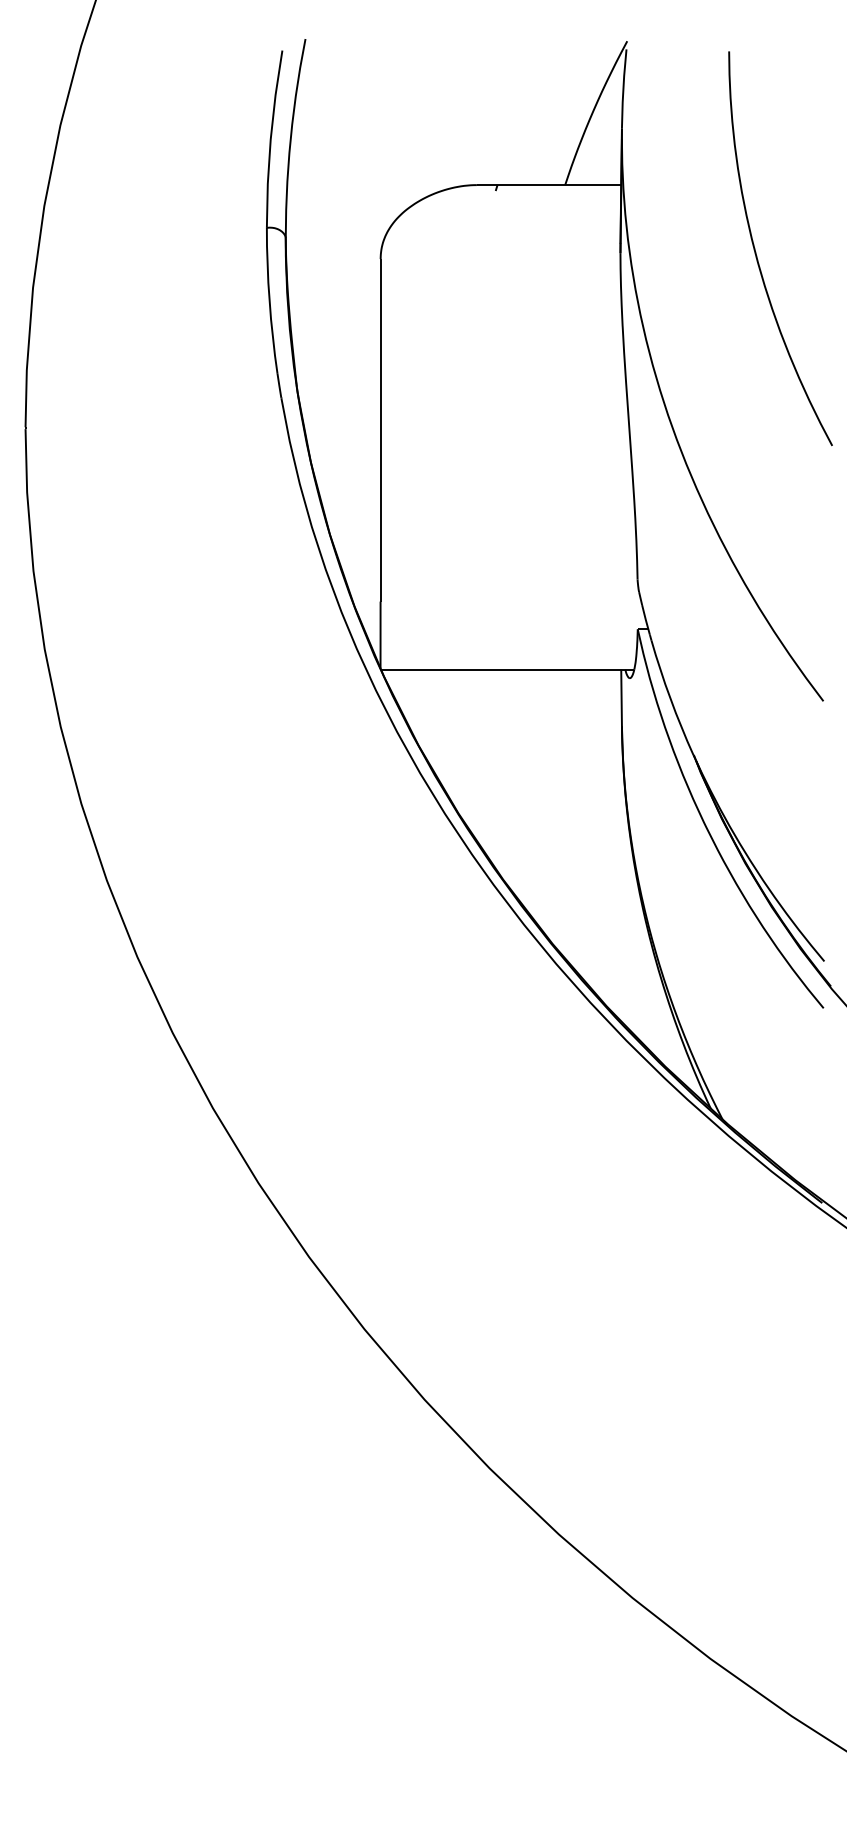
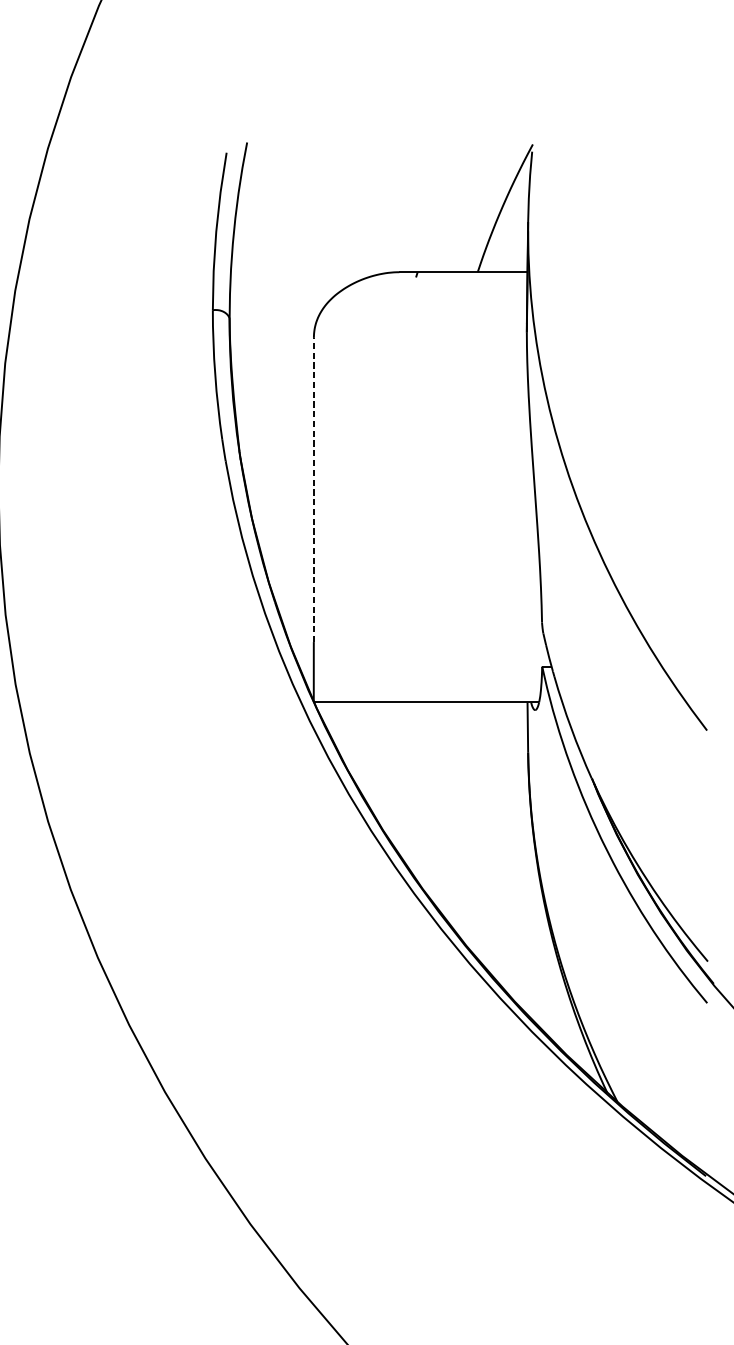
curve: (757, 255) -> (648, 334), removed
line: (380, 429) -> (313, 489), solid -> dashed

